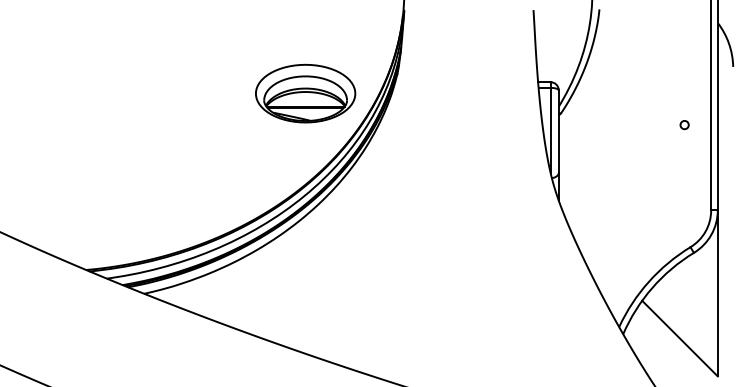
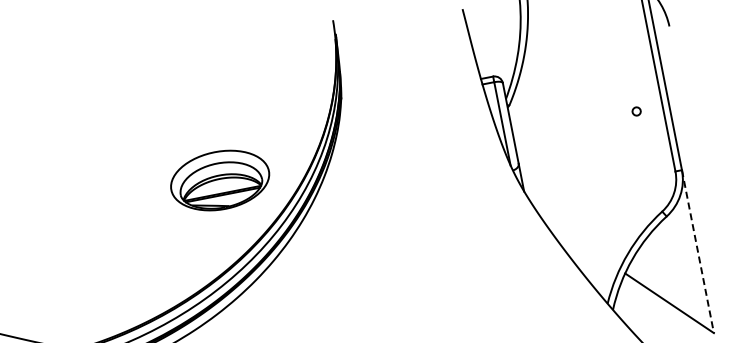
part: (305, 93) -> (220, 180), moved
circle: (684, 125) -> (636, 111), moved
line: (717, 293) -> (697, 251), solid -> dashed

